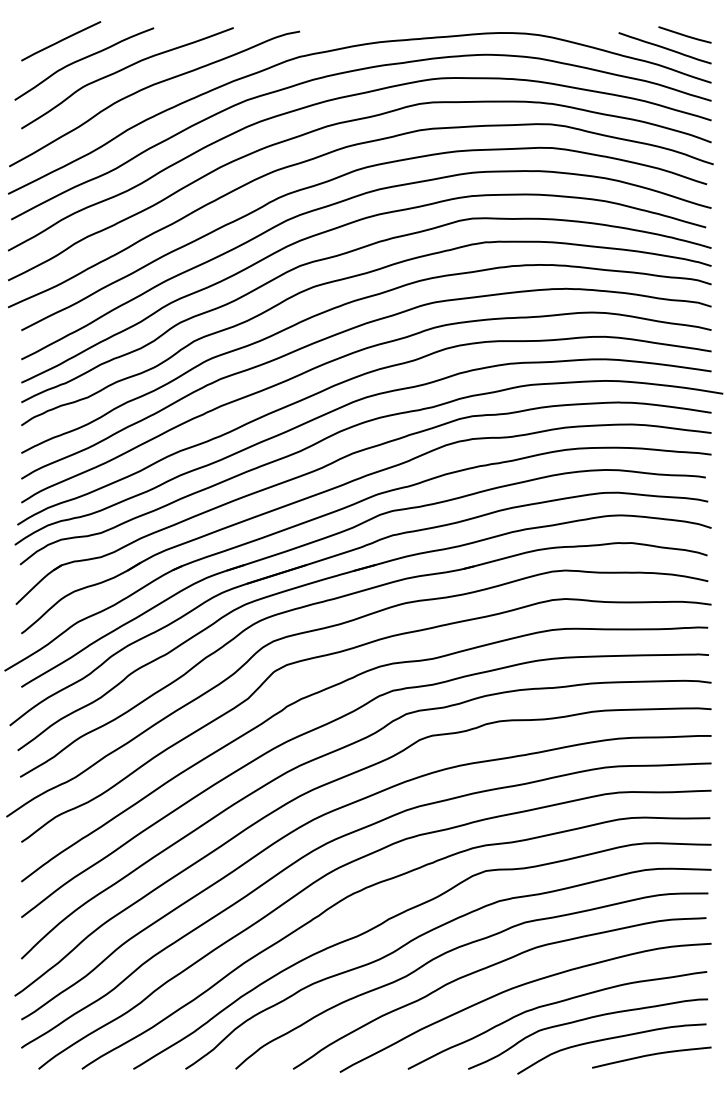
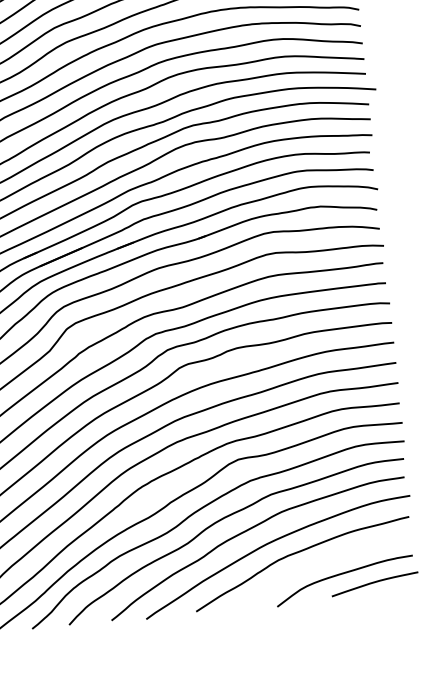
curve: (584, 1020) -> (322, 562), removed

